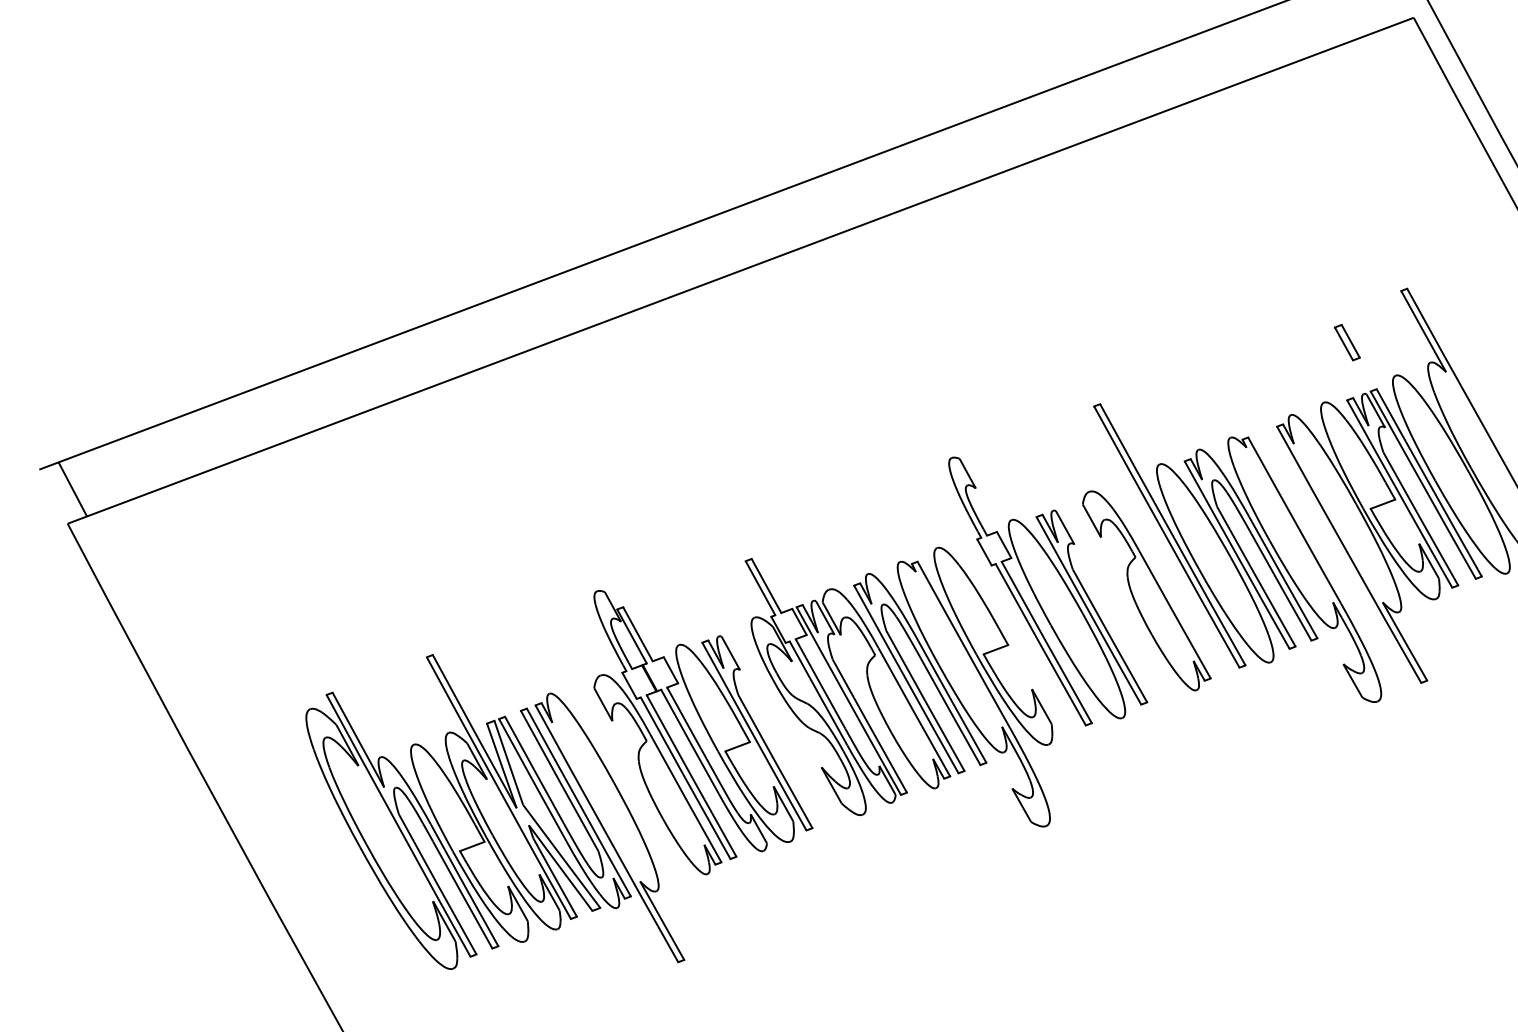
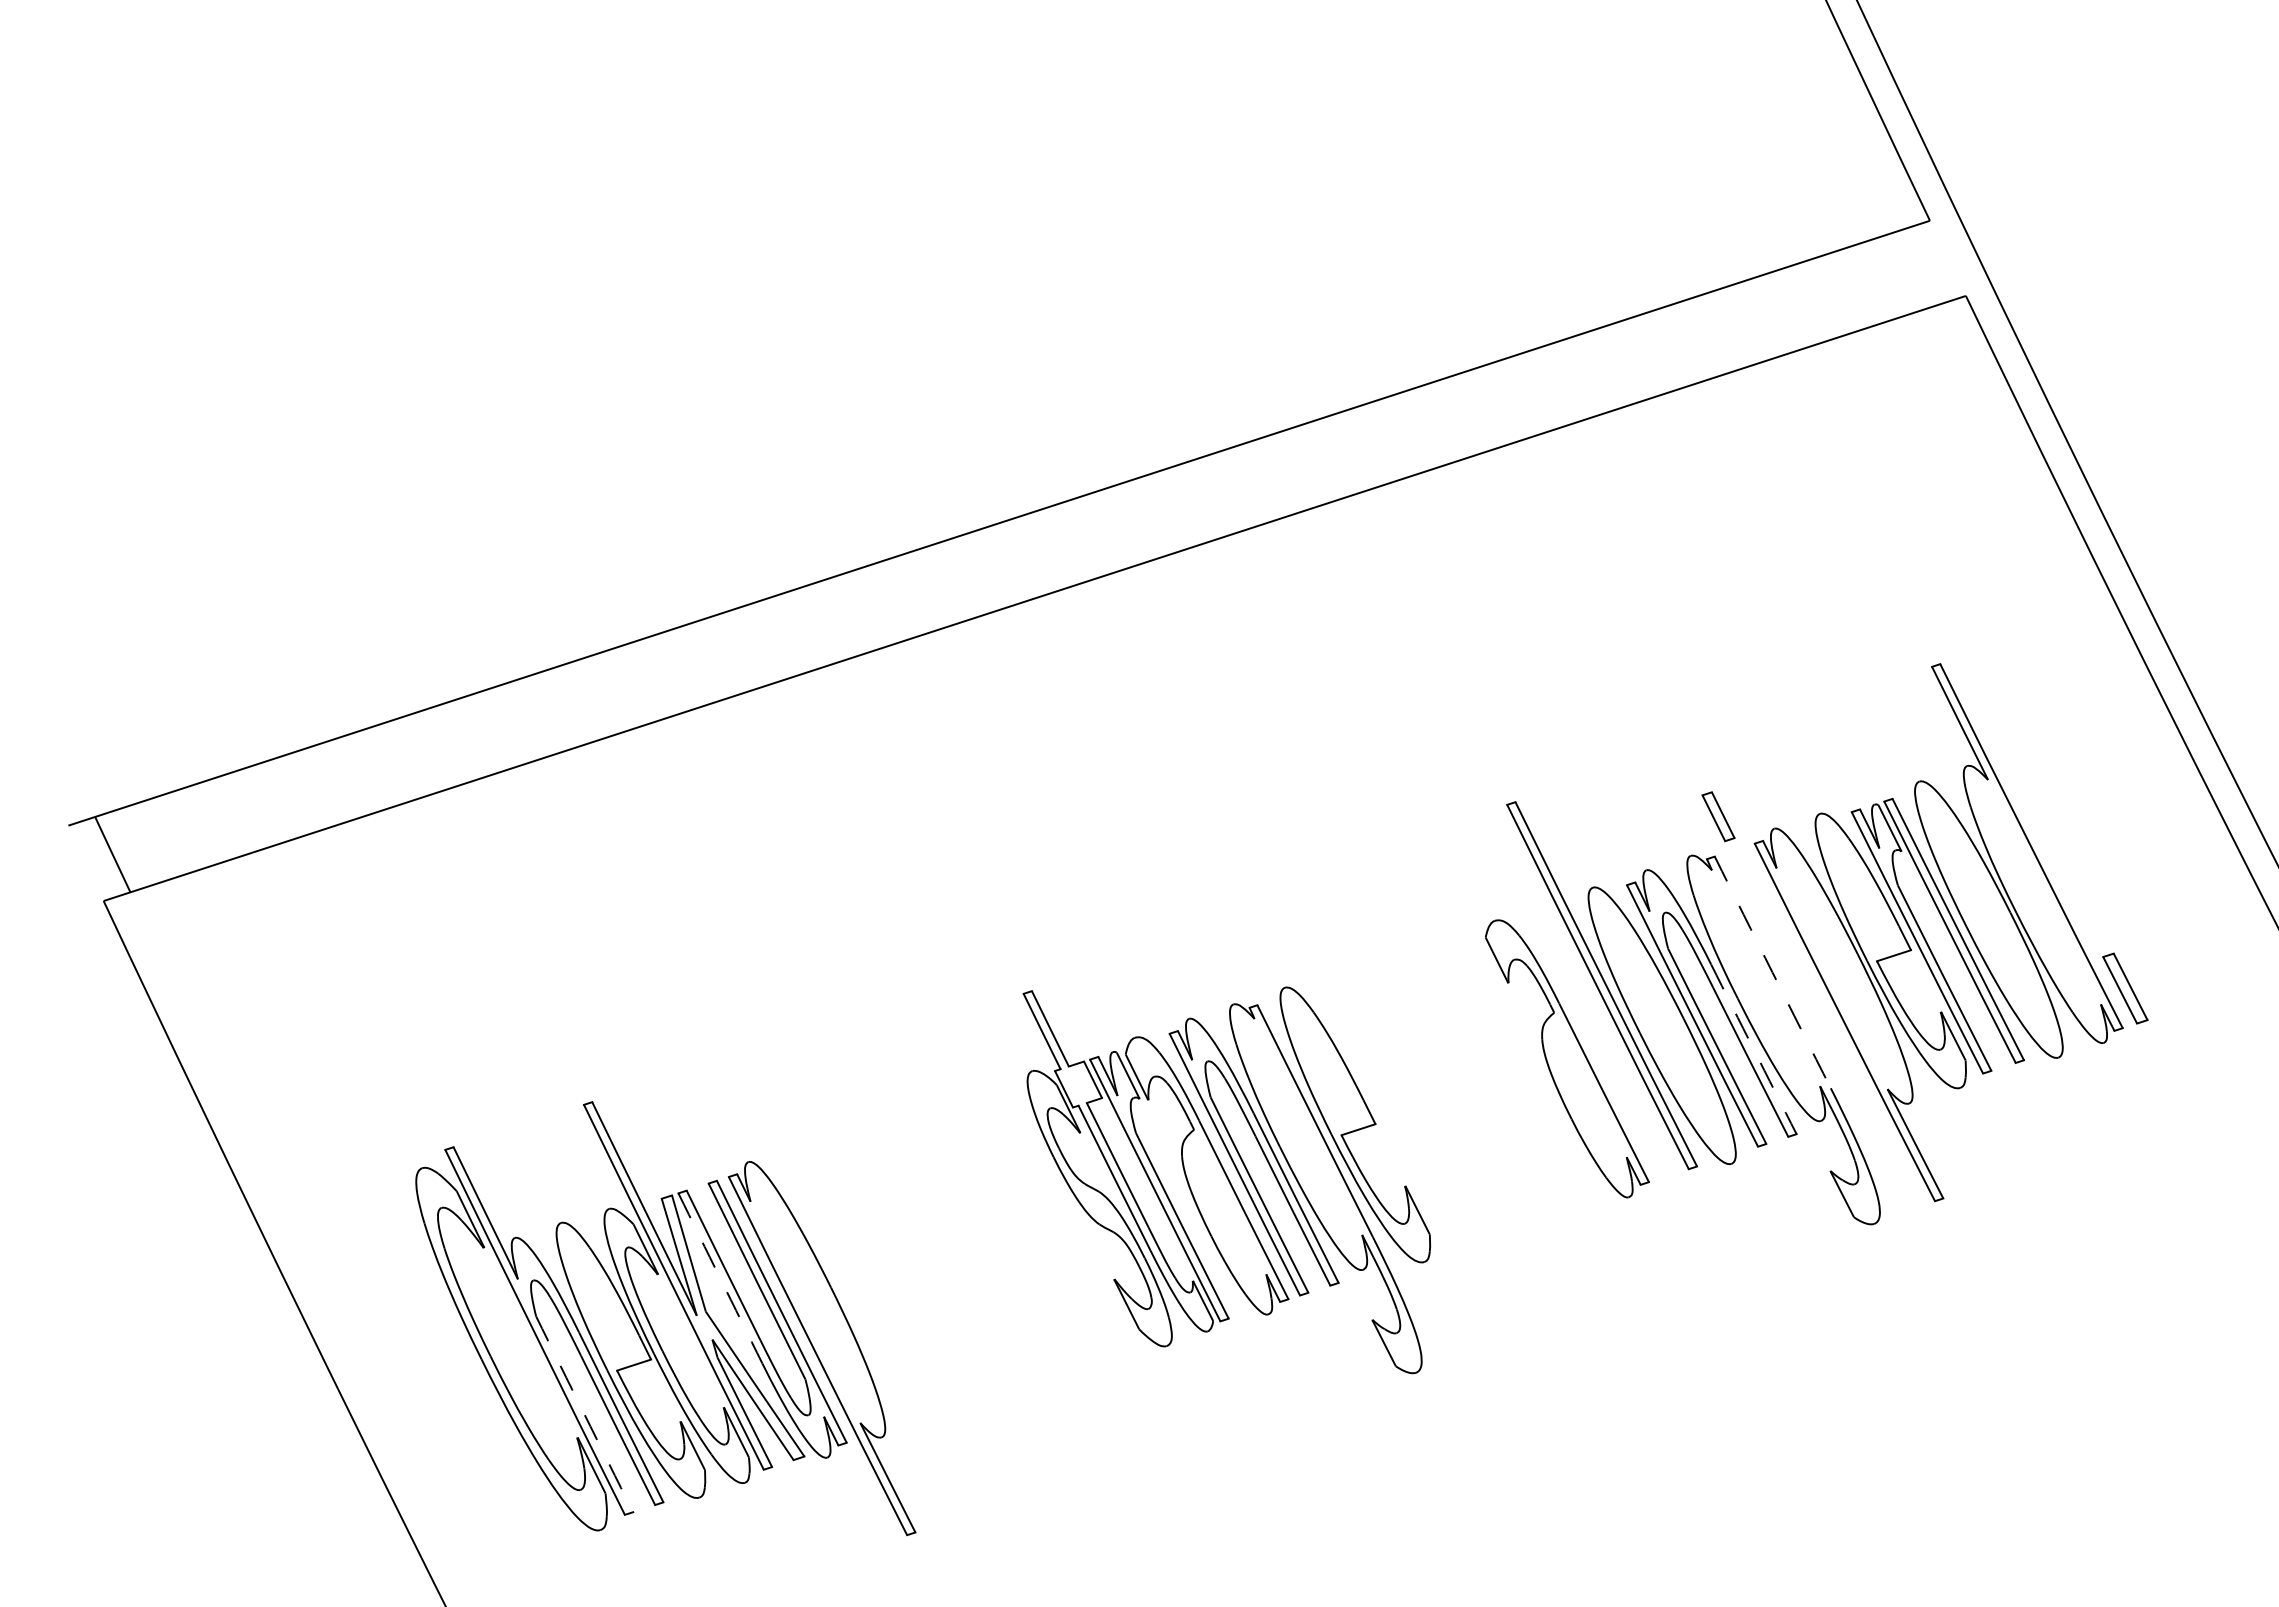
part: (1347, 342) -> (1718, 816), moved
arc: (1294, 520) -> (1772, 972), solid -> dashed
arc: (1283, 577) -> (1753, 1049), solid -> dashed
part: (1048, 589) -> (1433, 1051), removed
part: (701, 730) -> (953, 1221), removed
arc: (532, 780) -> (720, 1278), solid -> dashed
arc: (437, 884) -> (584, 1414), solid -> dashed

